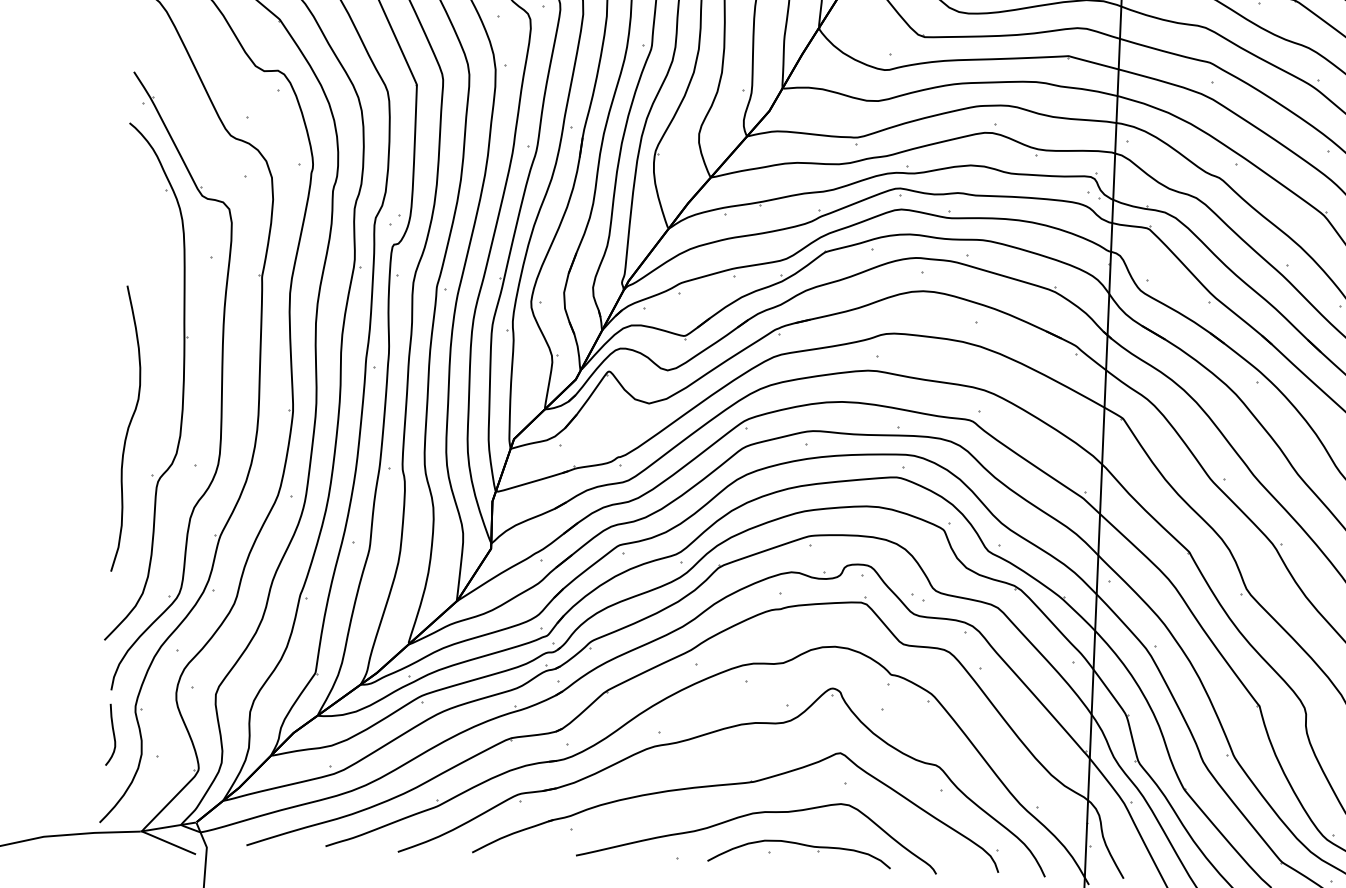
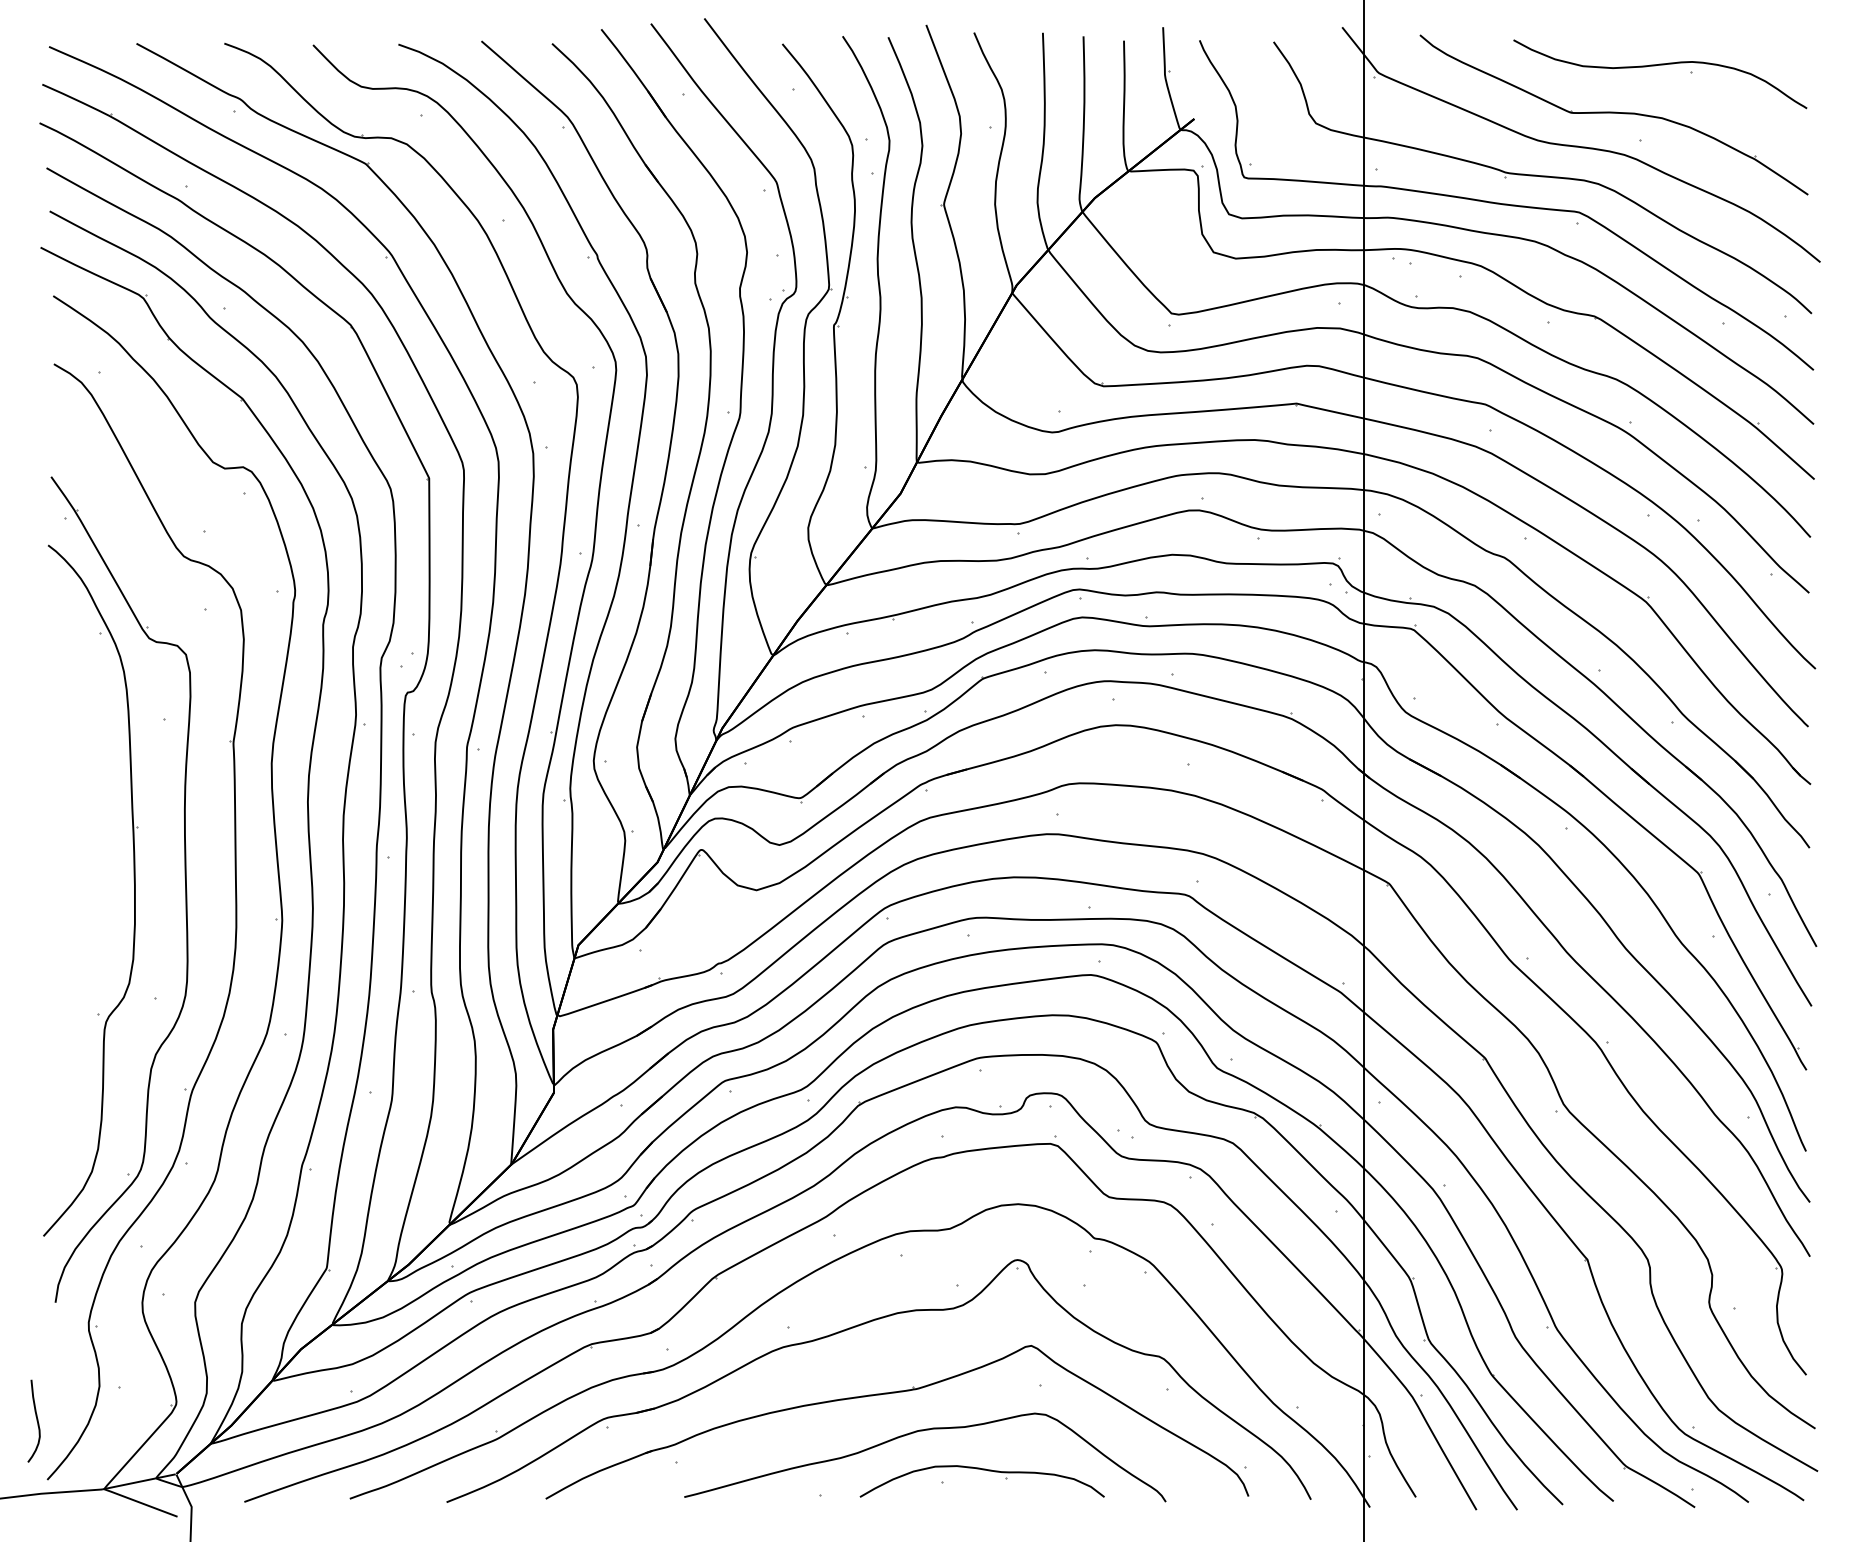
curve: (127, 429) -> (62, 953), removed
curve: (113, 734) -> (36, 1420), moved

